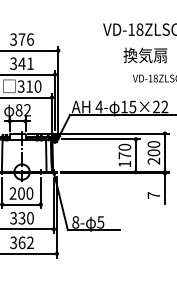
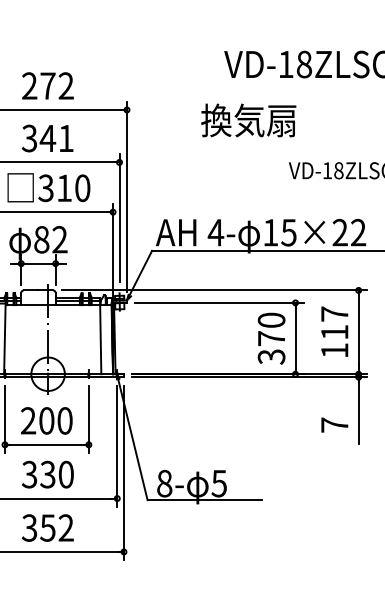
text: (21, 39) -> (46, 85), 376 -> 272
text: (145, 55) -> (249, 120), moved
text: (153, 152) -> (333, 331), 200 -> 117
text: (124, 163) -> (270, 355), 170 -> 370
text: (21, 242) -> (46, 527), 362 -> 352

